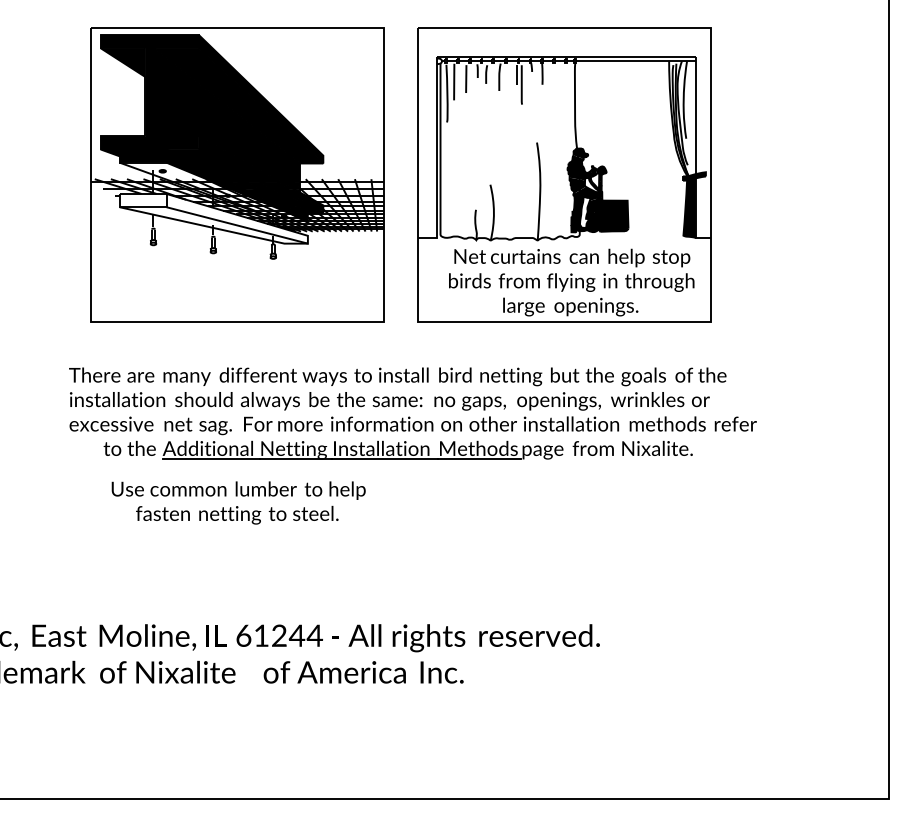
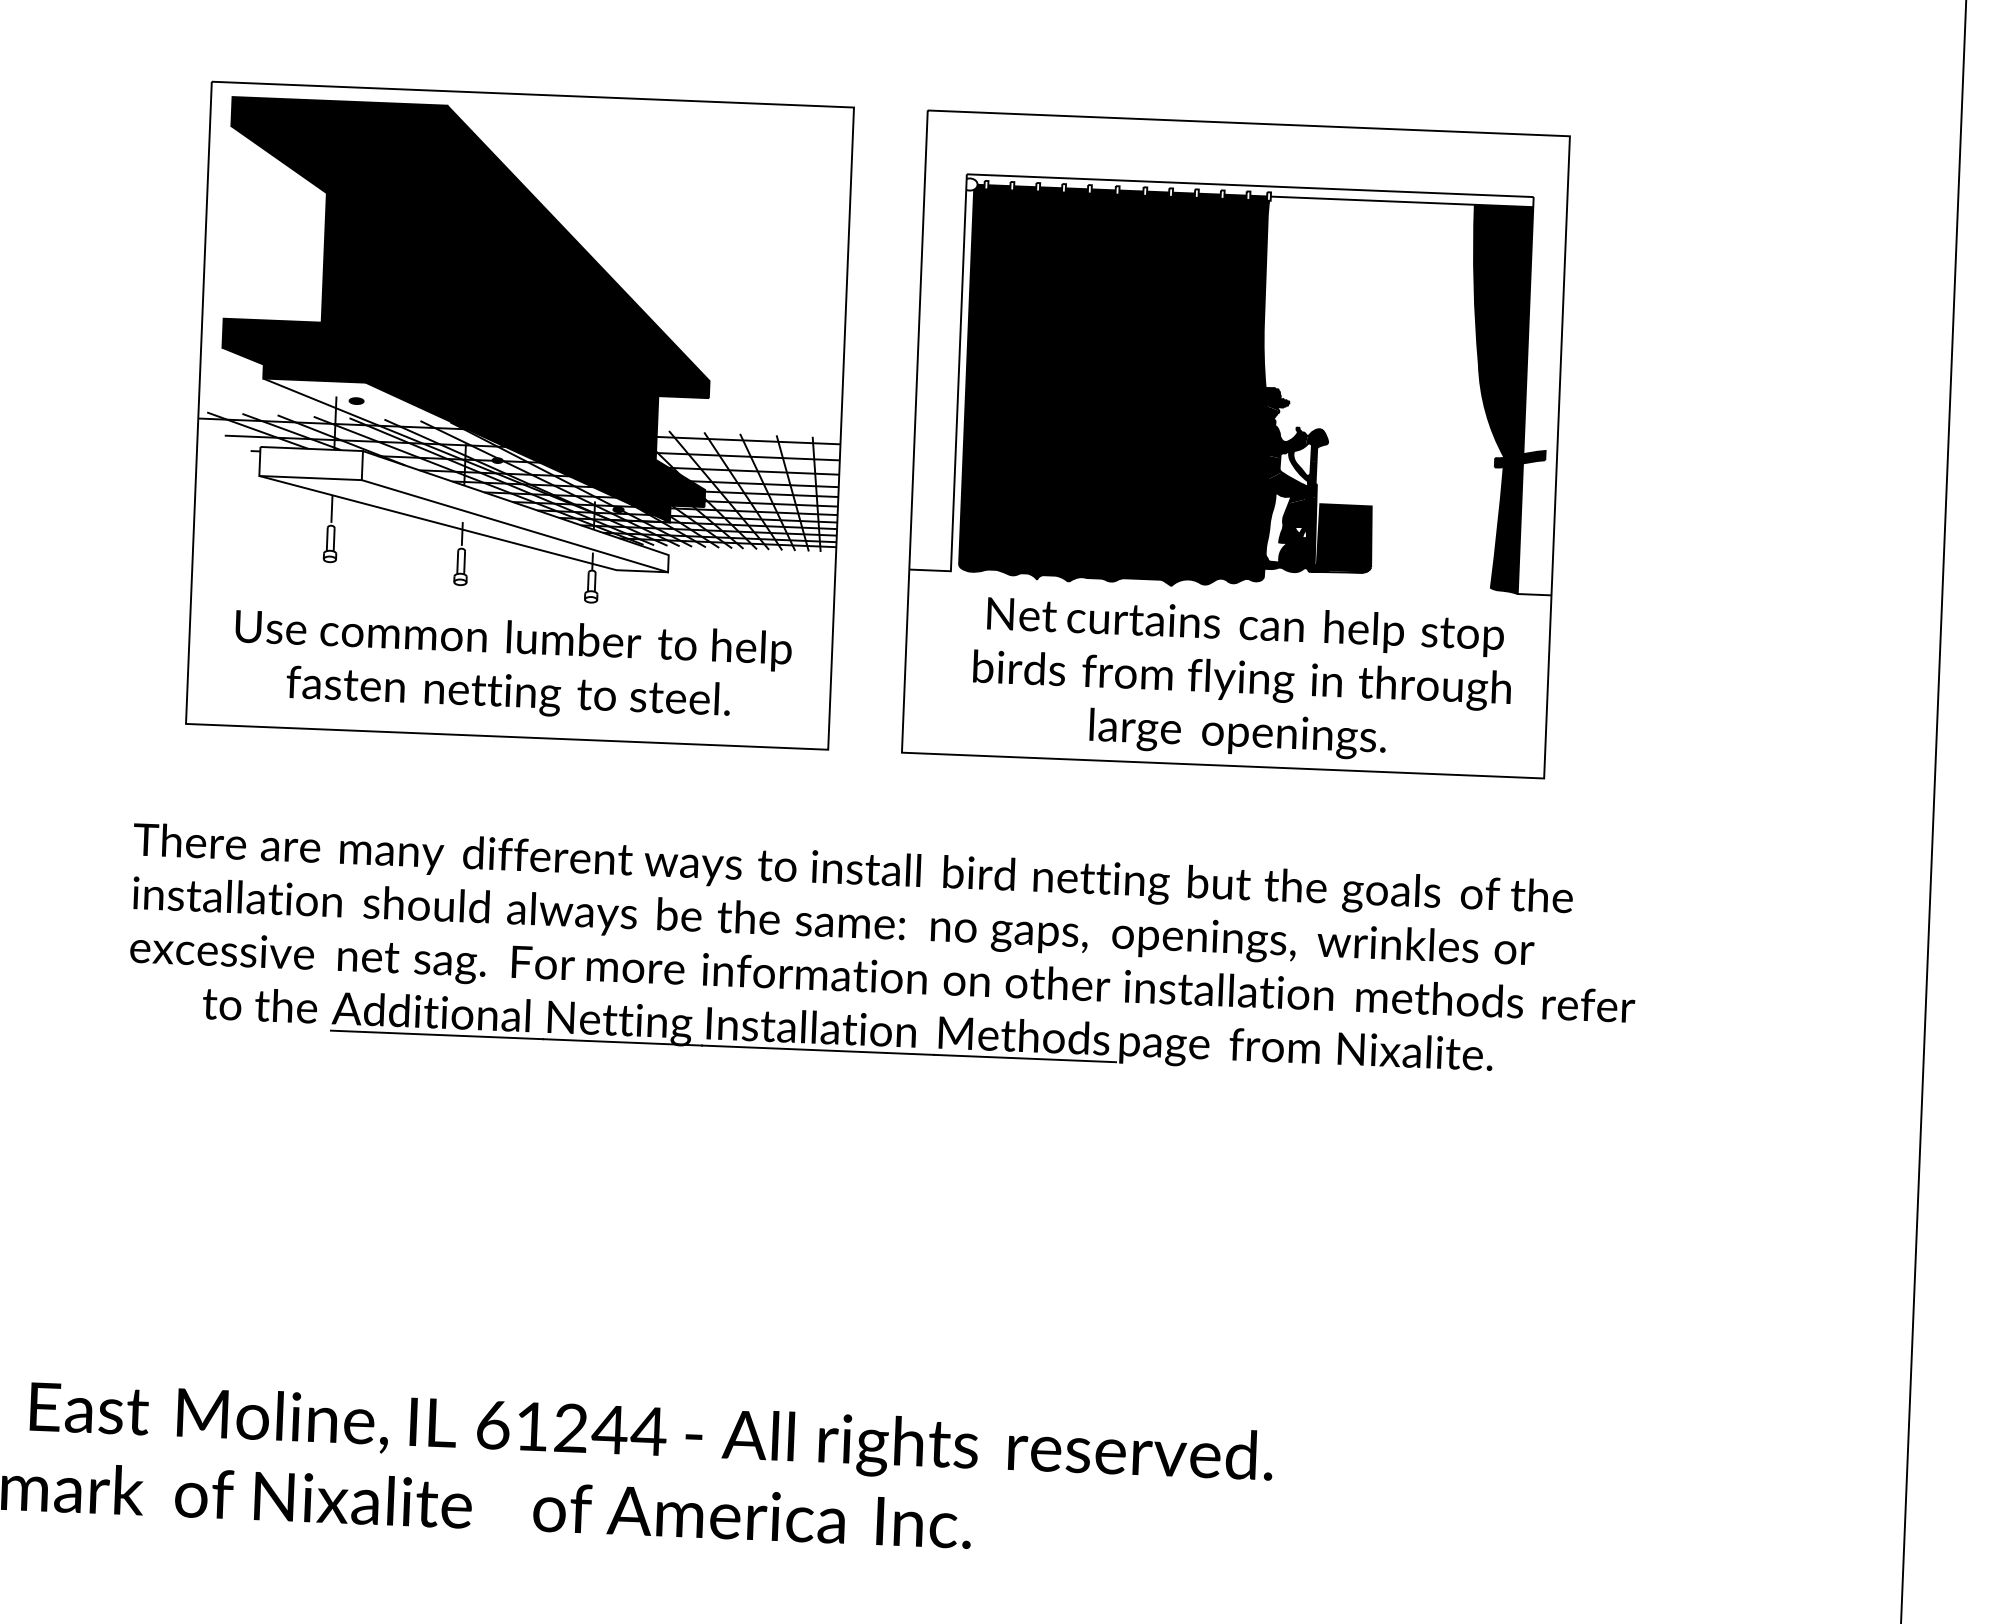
fill: (682, 118) -> (1499, 331), added
fill: (510, 150) -> (1119, 386), added
text: (238, 502) -> (512, 666), moved

